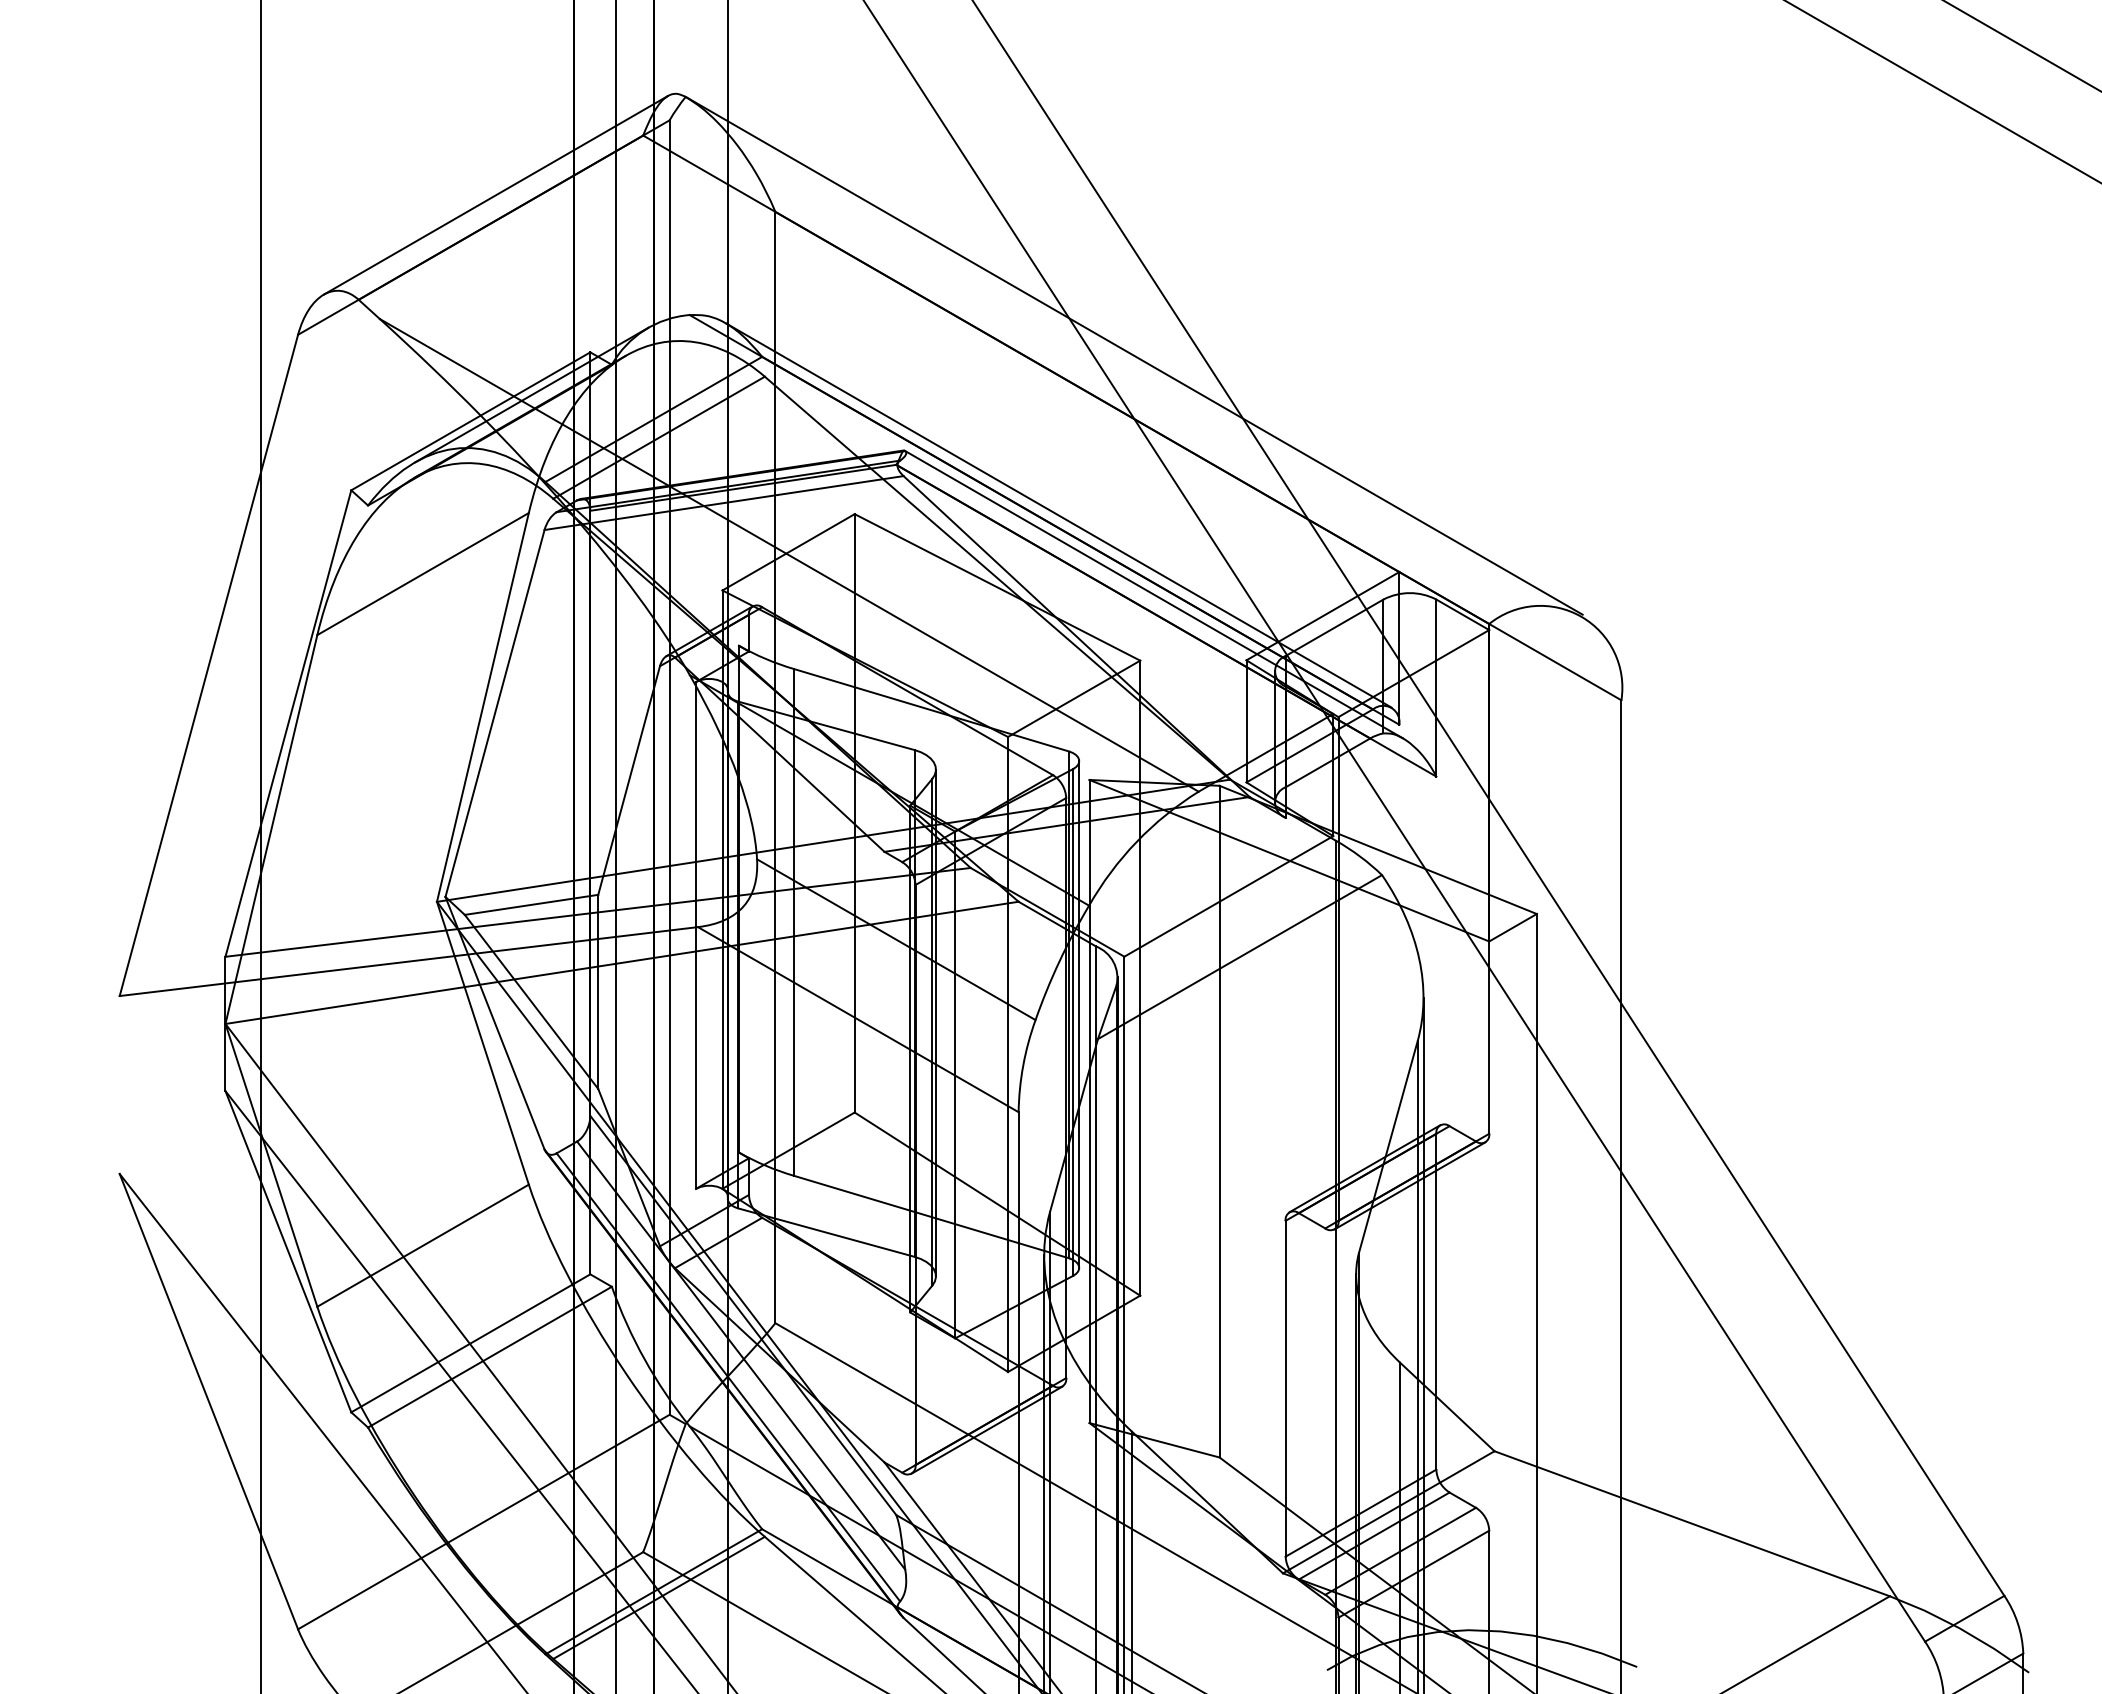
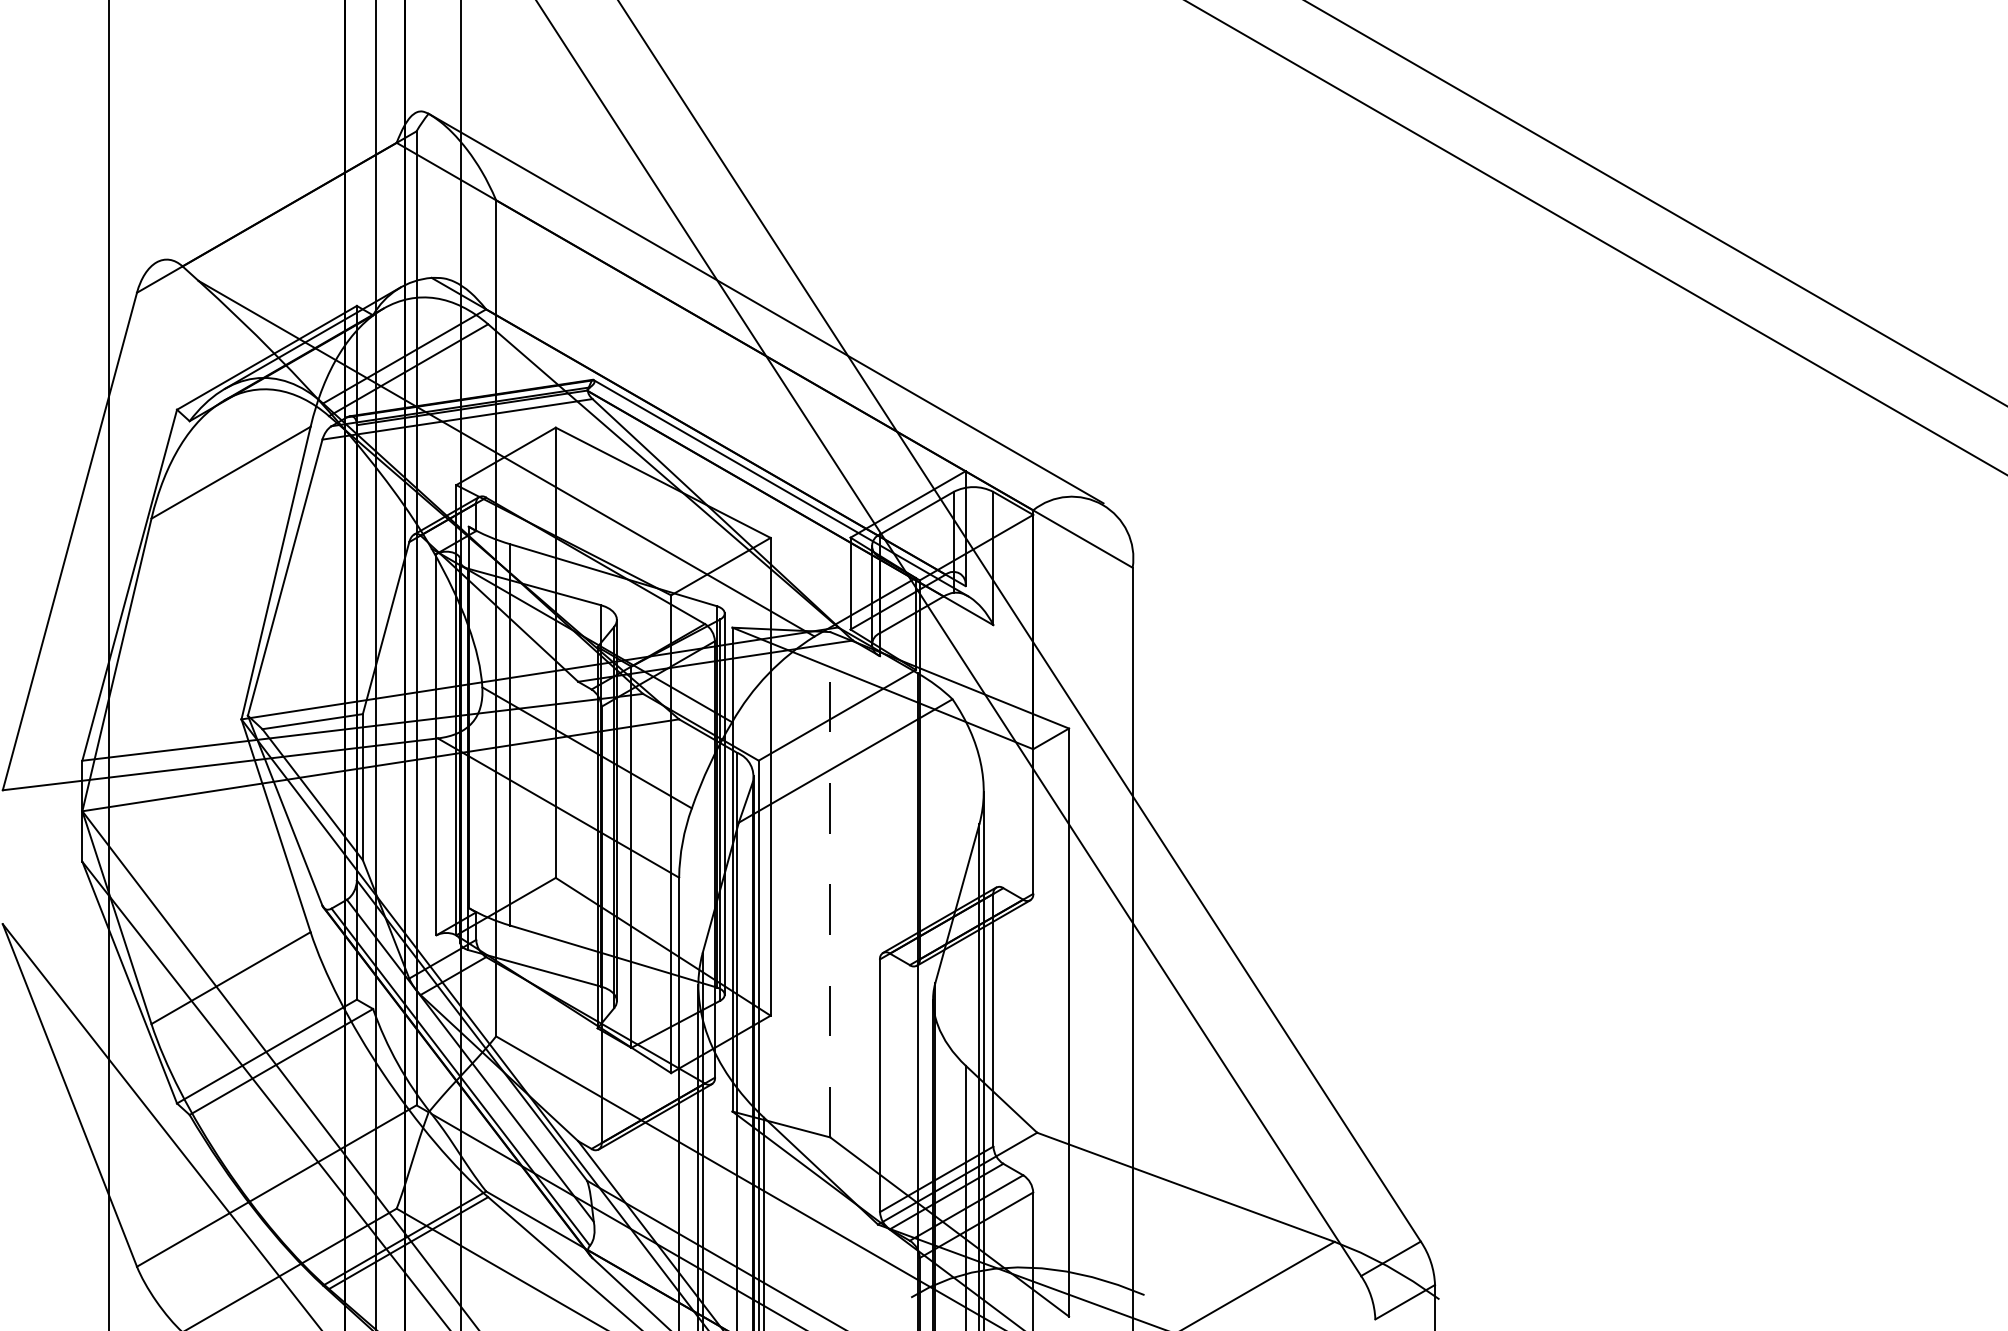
line: (495, 194) -> (285, 187), removed
line: (1058, 515) -> (709, 428), removed
line: (1219, 1121) -> (830, 884), solid -> dashed

